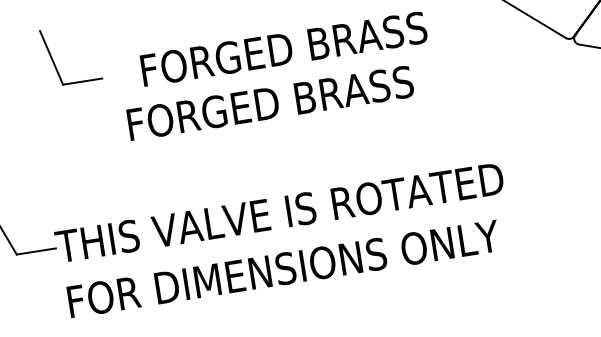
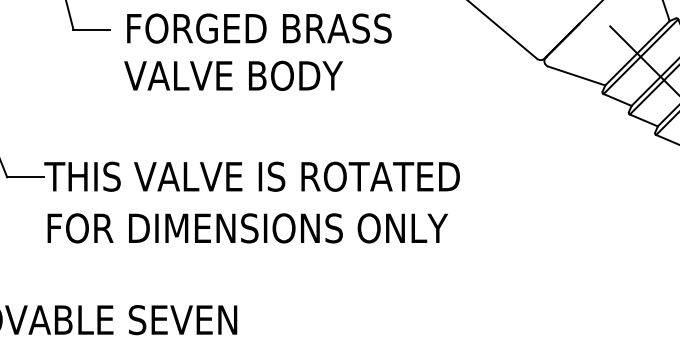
text: (284, 48) -> (259, 28), moved
text: (268, 103) -> (257, 75), FORGED BRASS -> VALVE BODY

